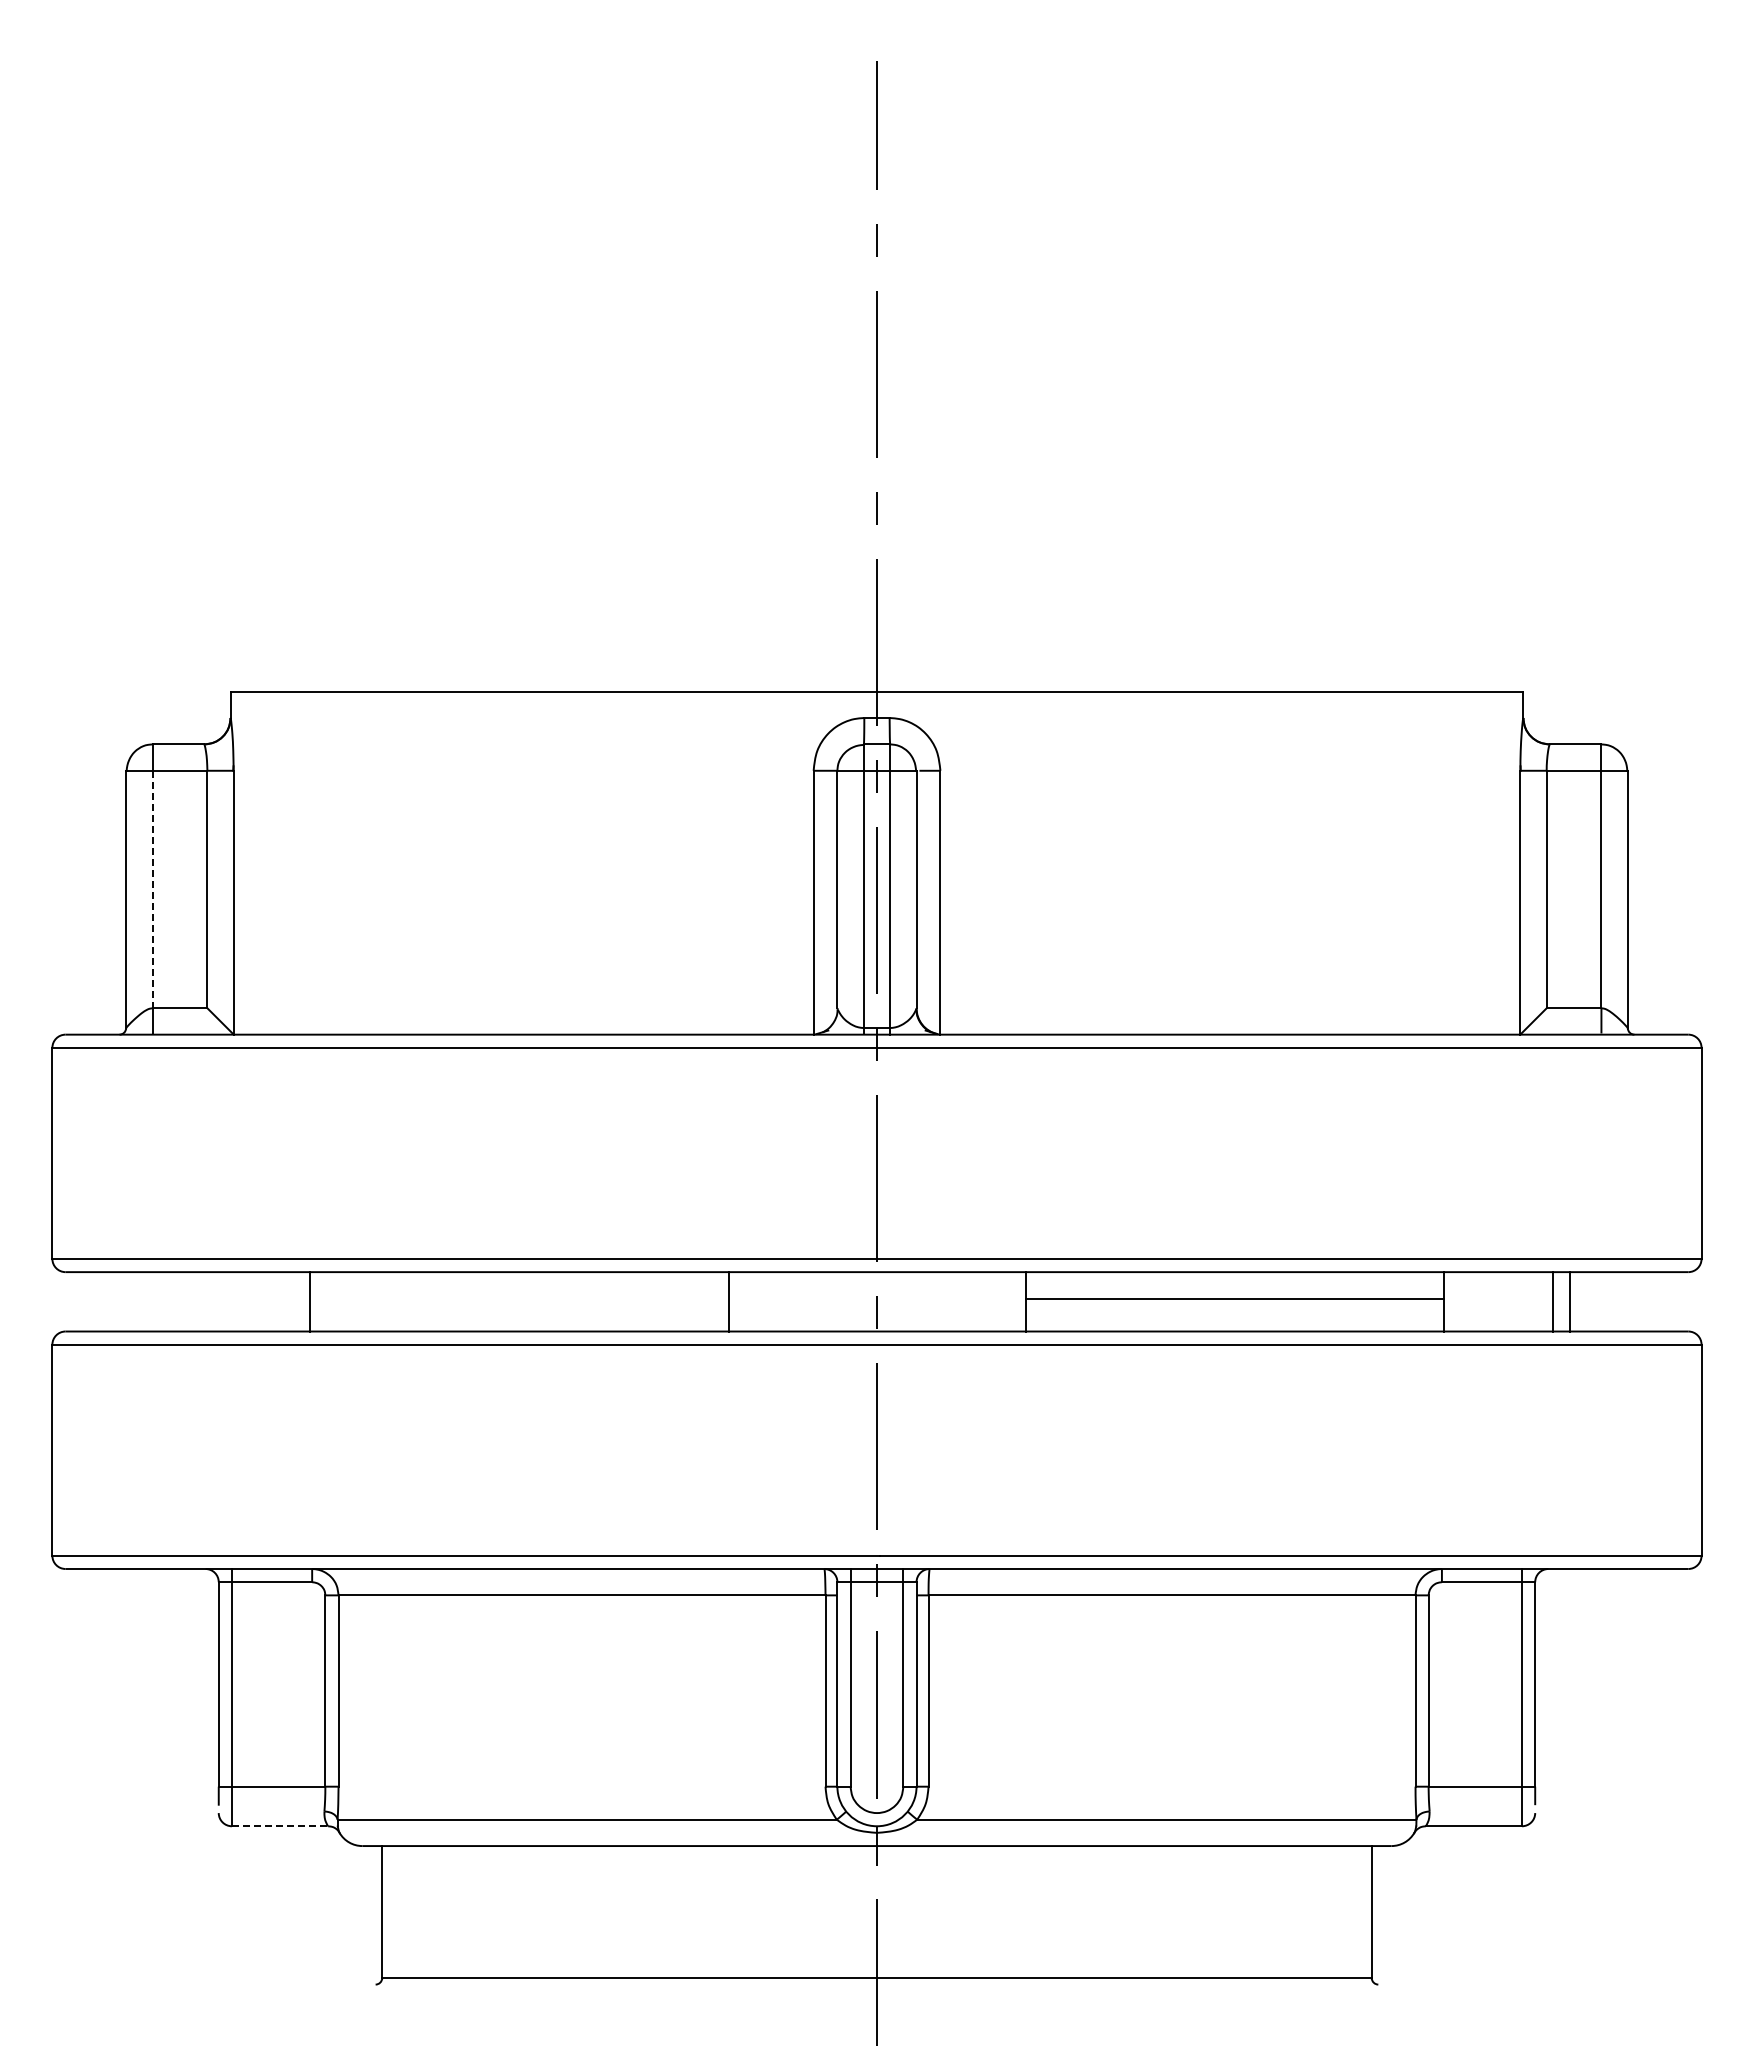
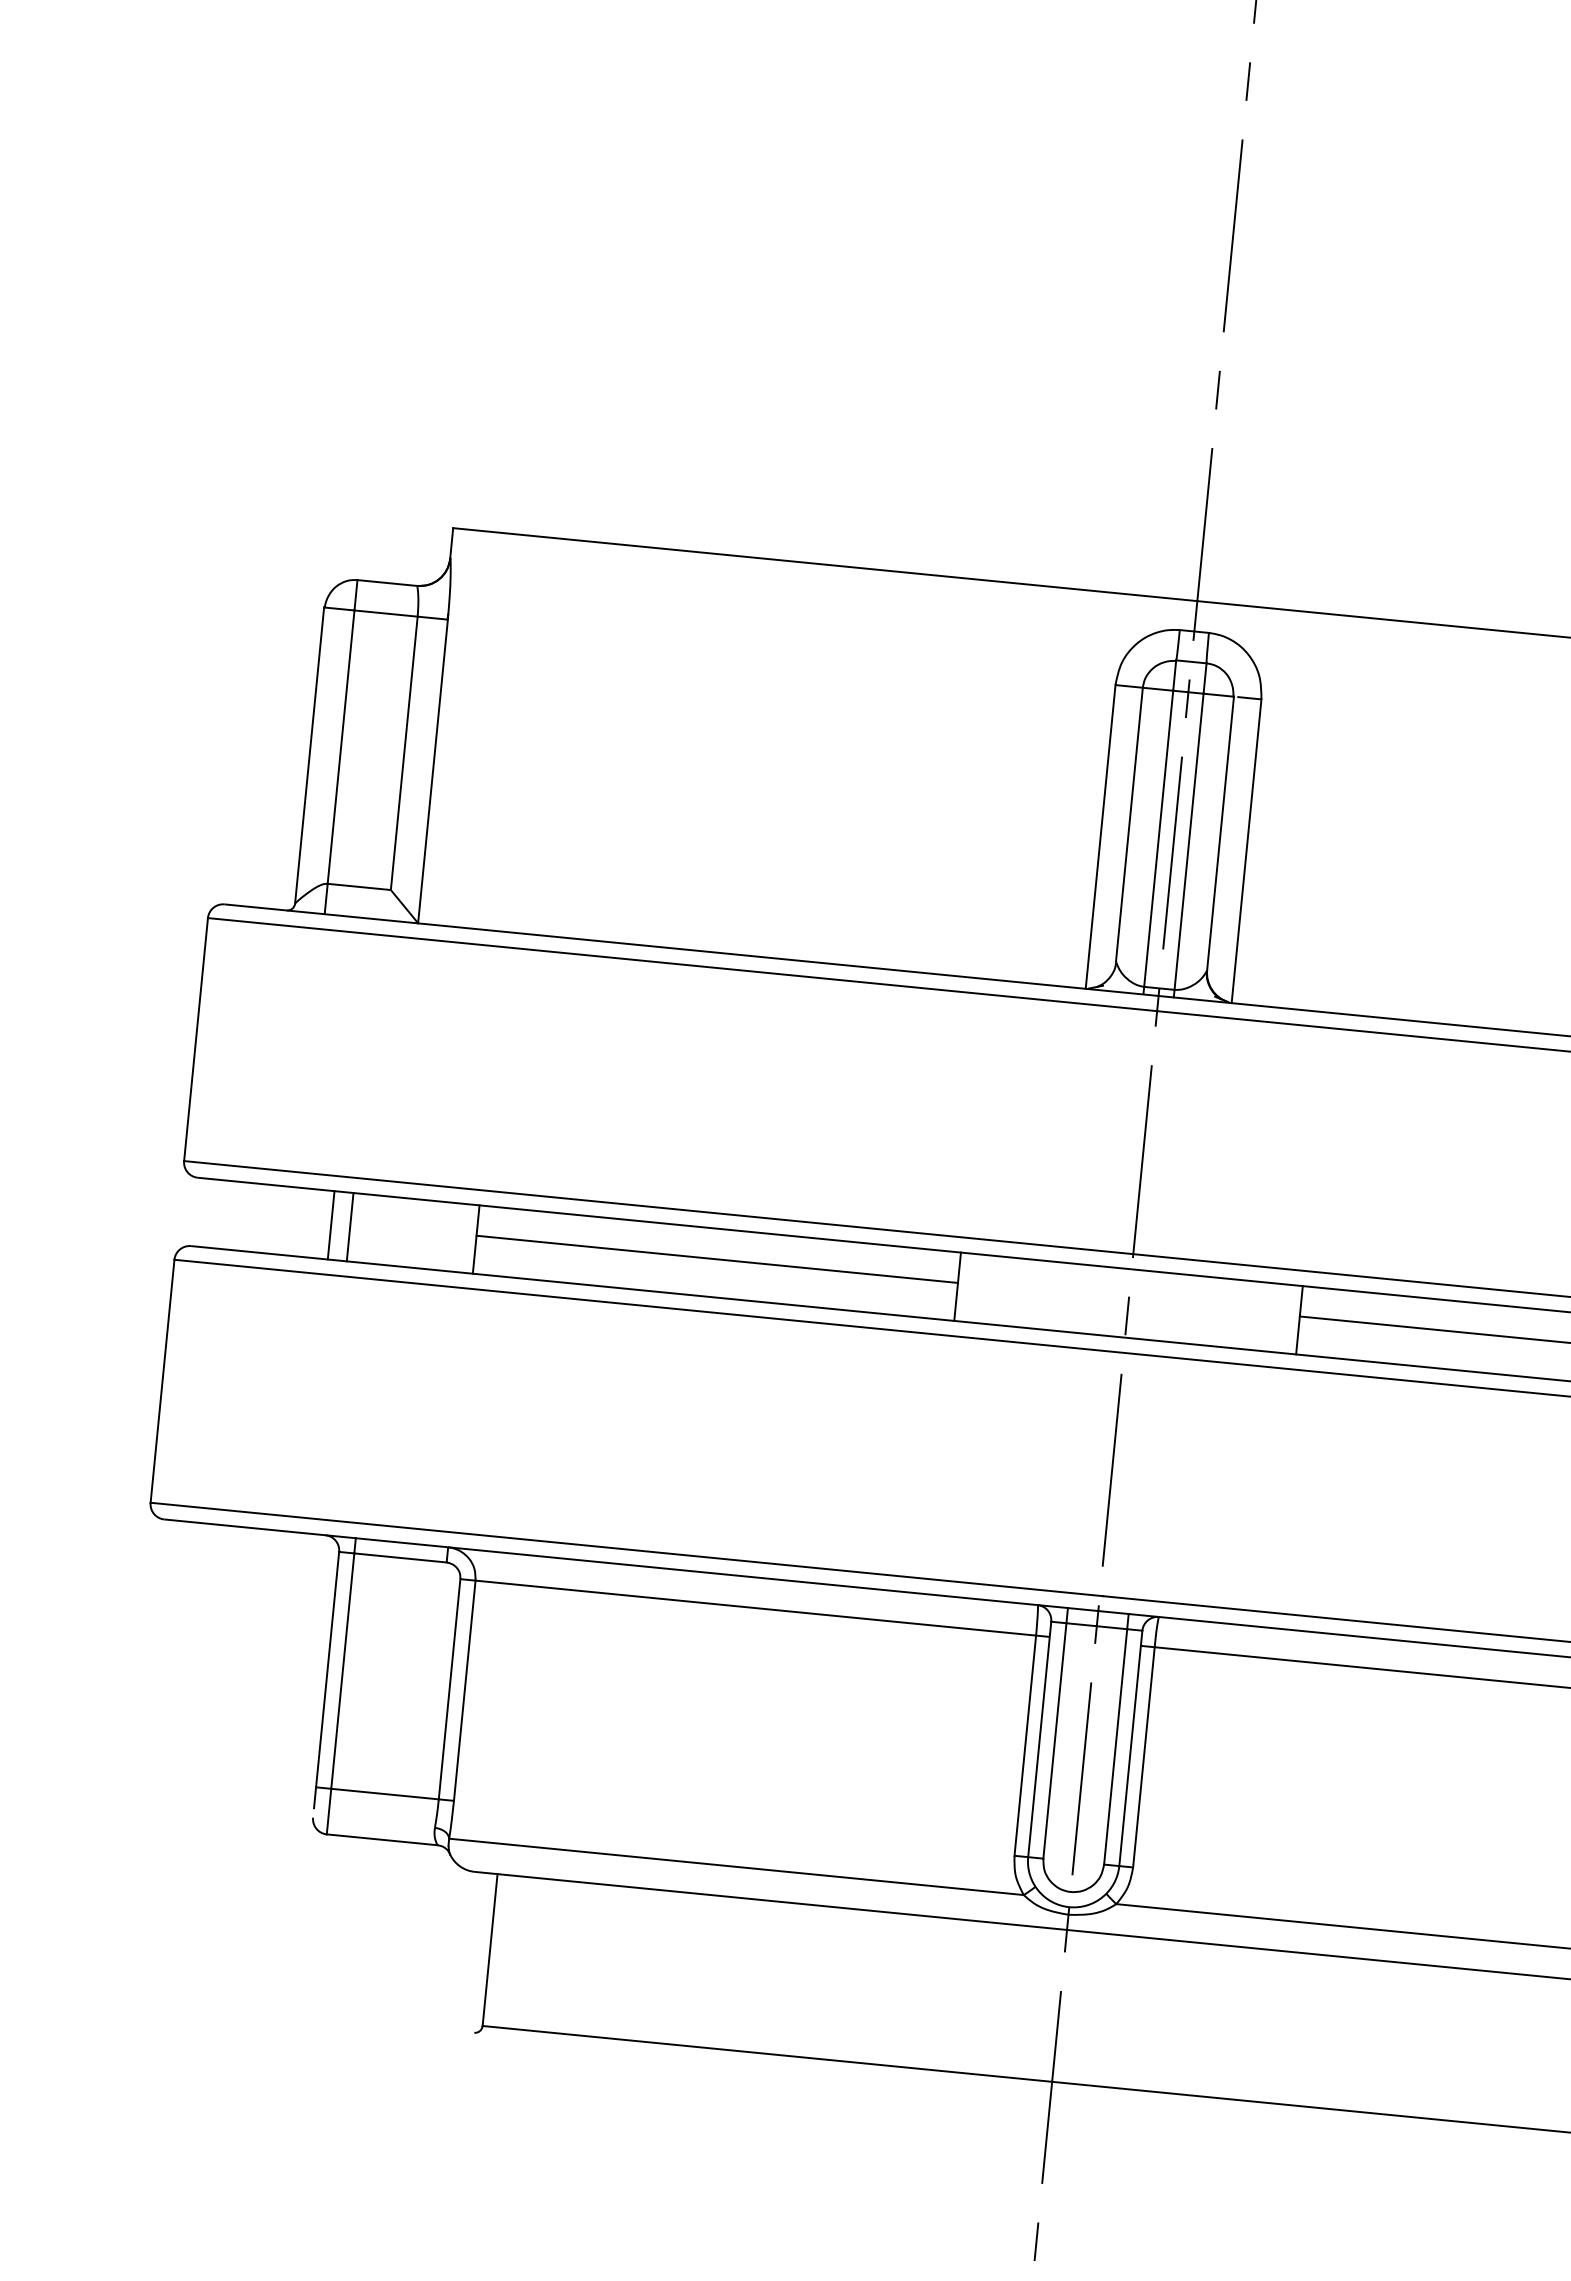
line: (152, 889) -> (341, 747), dashed -> solid
line: (519, 1298) -> (717, 1259), added
line: (184, 1301) -> (331, 1224), added
line: (200, 1301) -> (349, 1226), added
line: (280, 1826) -> (382, 1840), dashed -> solid

